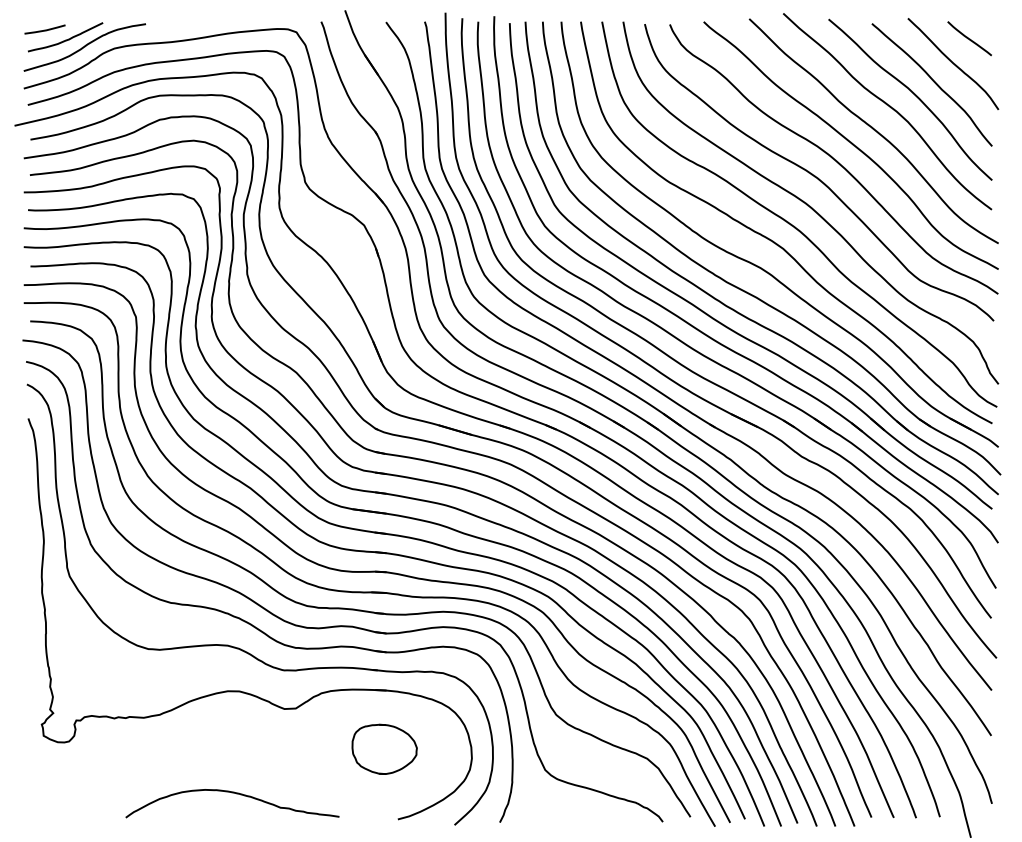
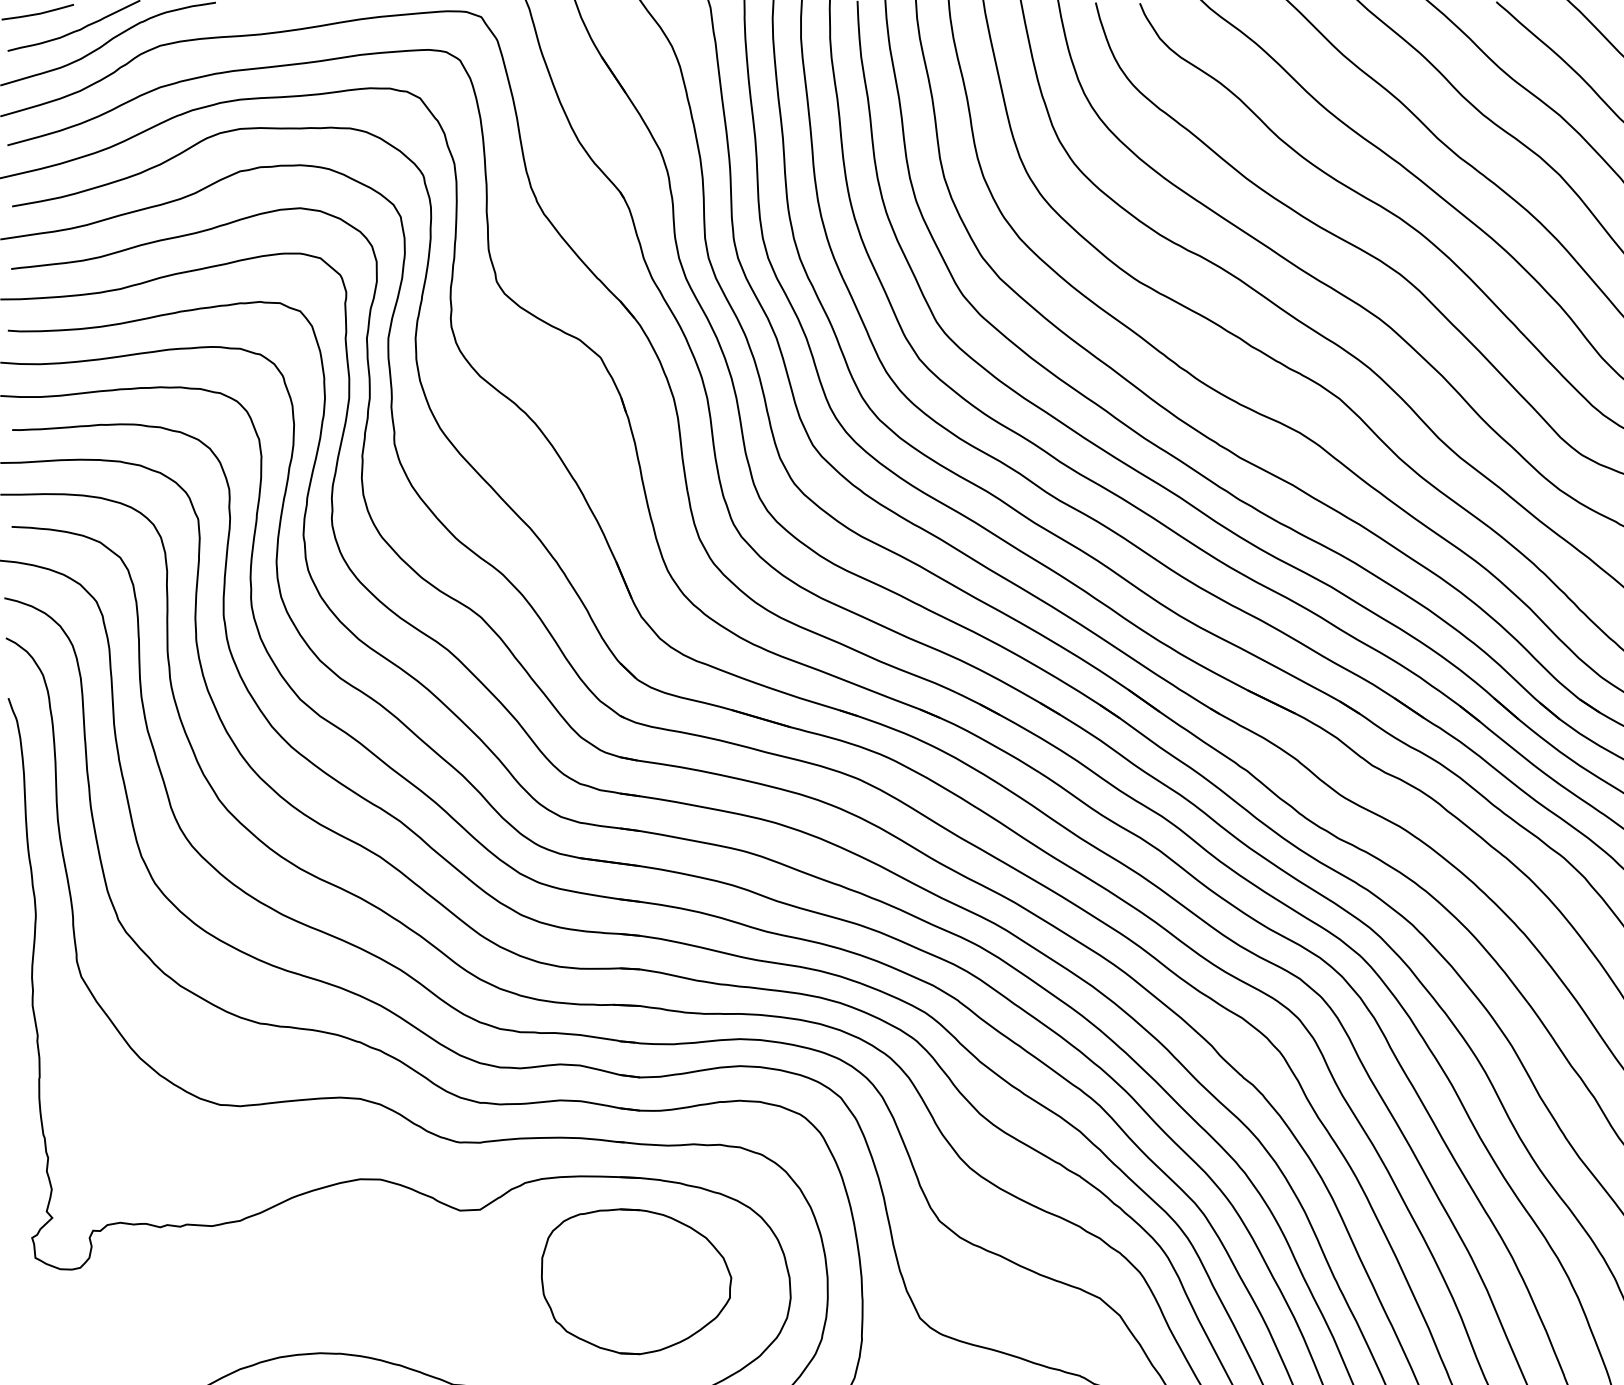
part: (384, 749) -> (636, 1281), size x1.67

